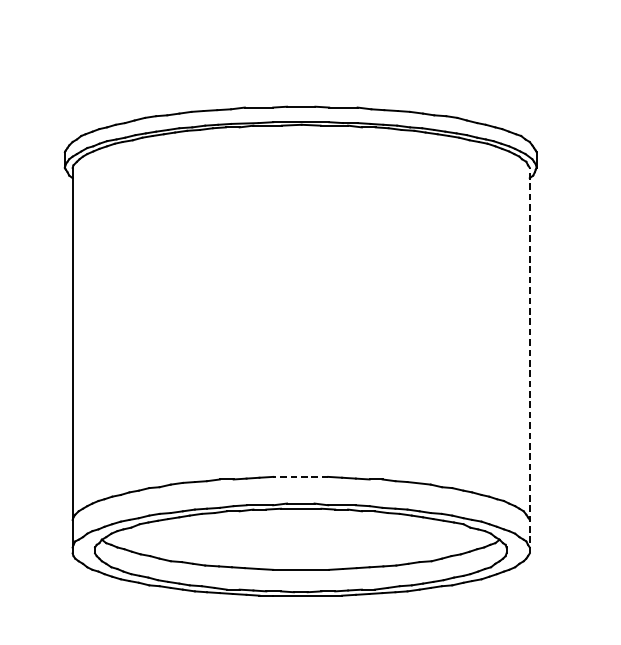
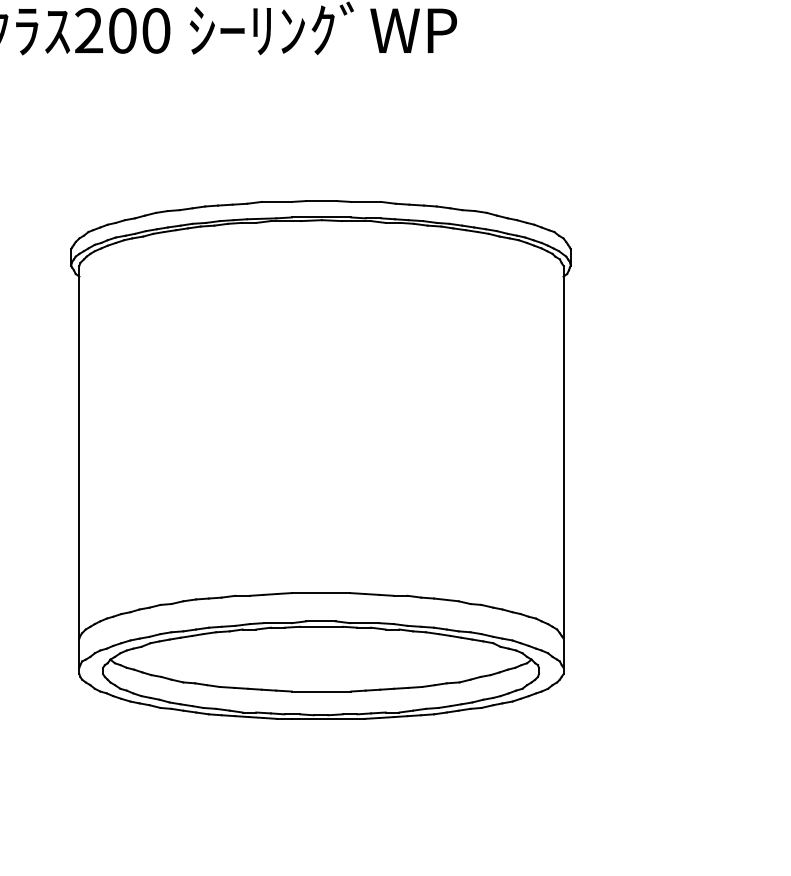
line: (529, 360) -> (563, 469), dashed -> solid
line: (300, 477) -> (320, 593), dashed -> solid

